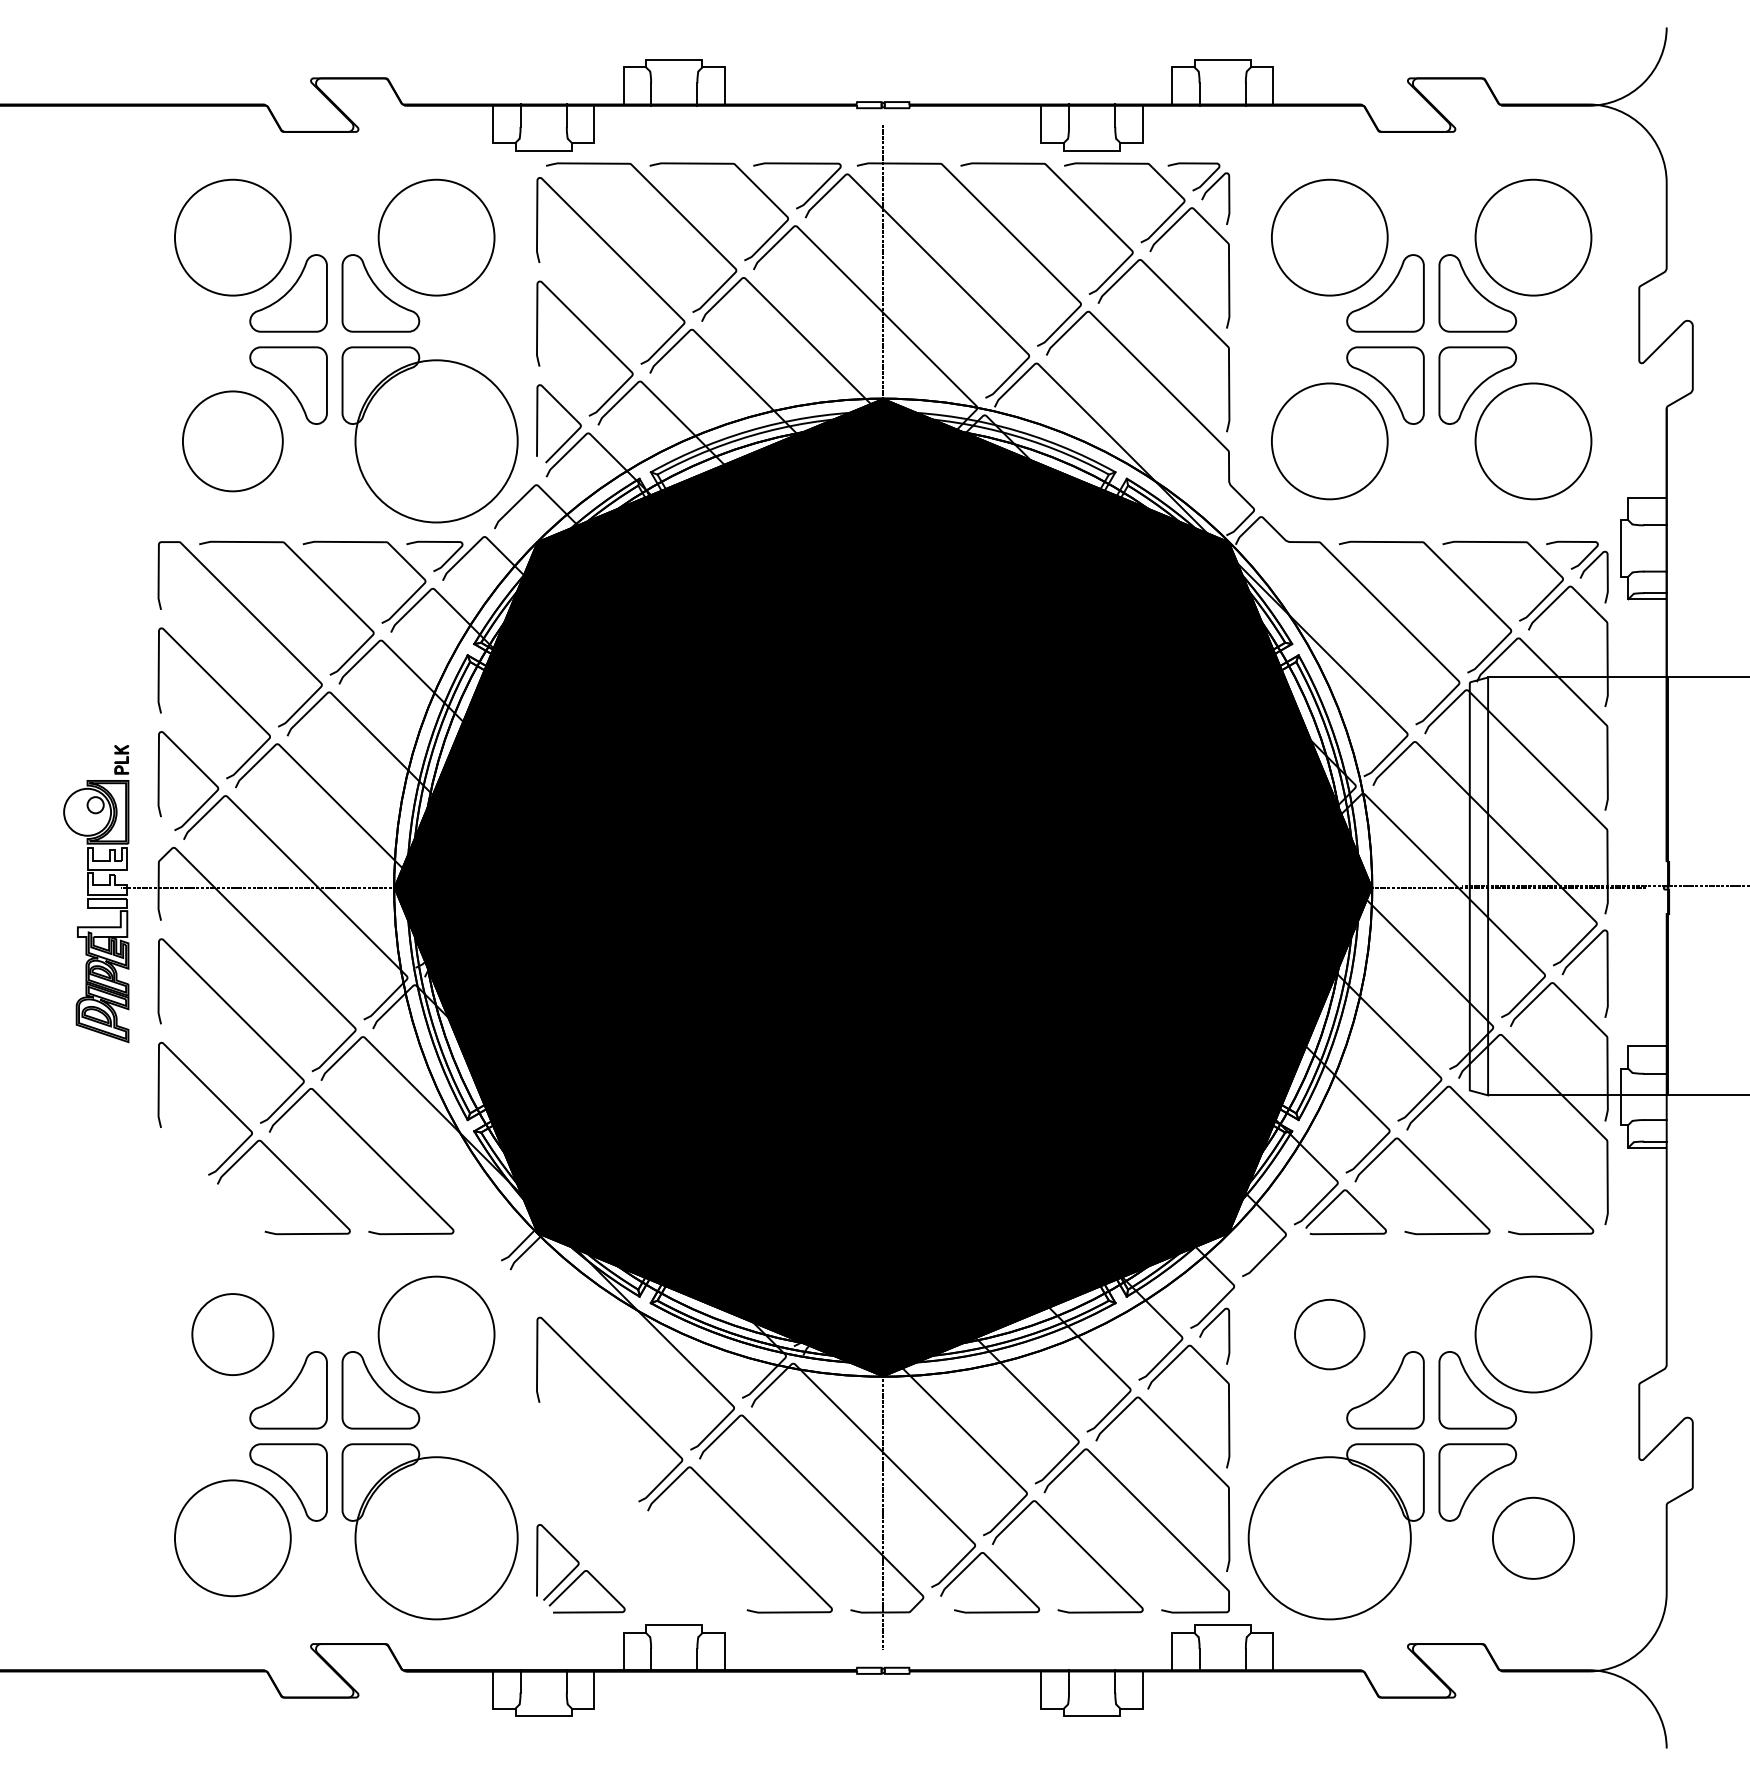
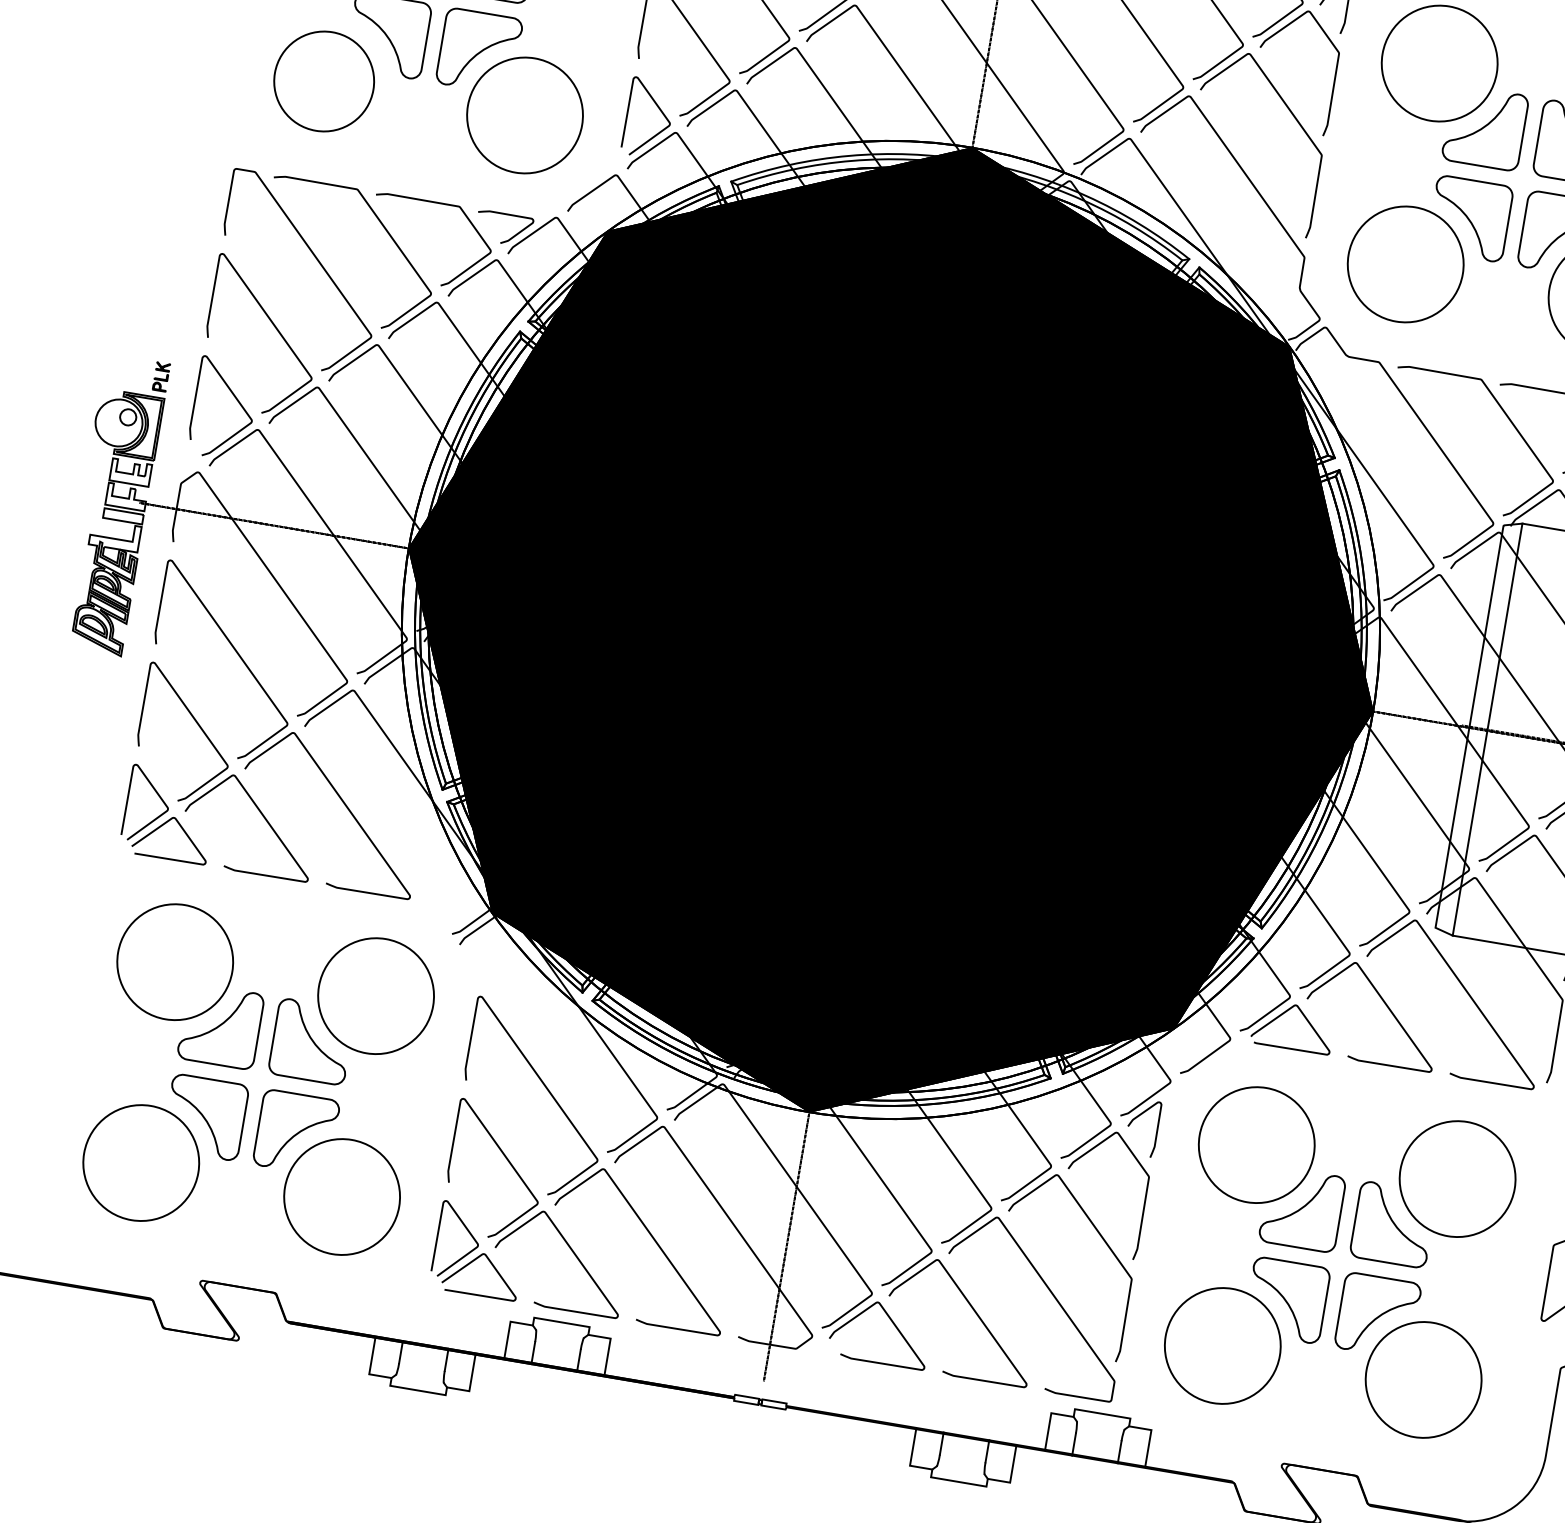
circle: (436, 441) -> (524, 115), size x0.71
part: (202, 1190) -> (169, 815), added
circle: (232, 1334) -> (174, 962), size x1.43
circle: (1329, 1334) -> (1256, 1144), size x1.67
part: (632, 1516) -> (538, 1208), added
circle: (436, 1538) -> (341, 1197), size x0.71
circle: (1329, 1538) -> (1222, 1346), size x0.71
circle: (1533, 1538) -> (1423, 1380), size x1.43

